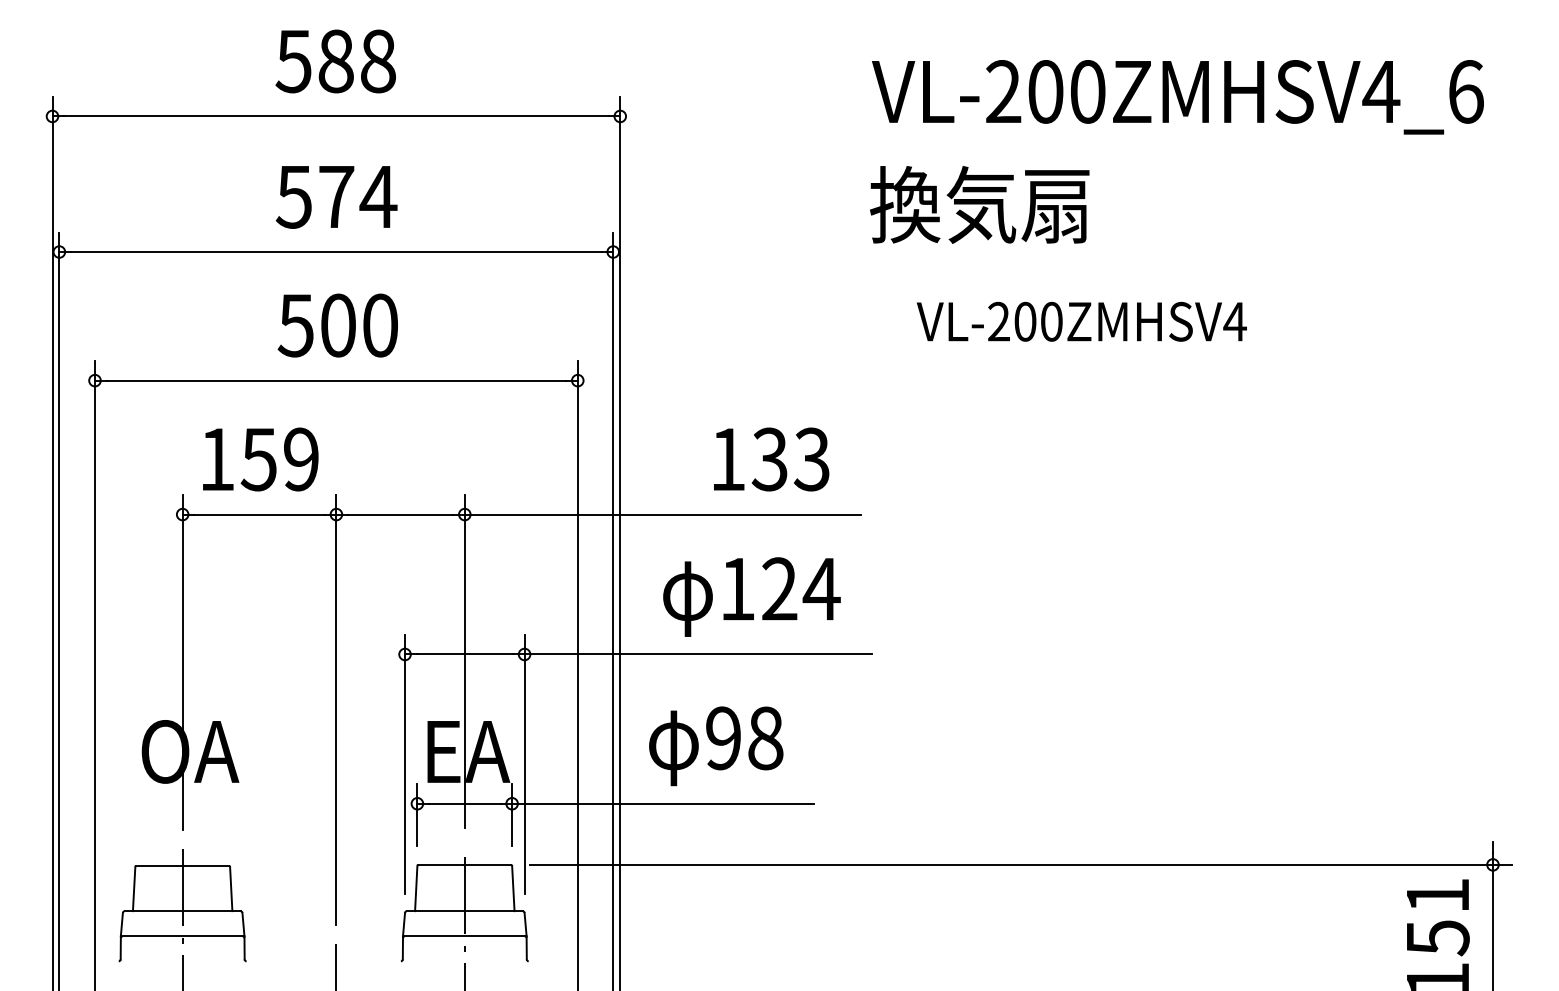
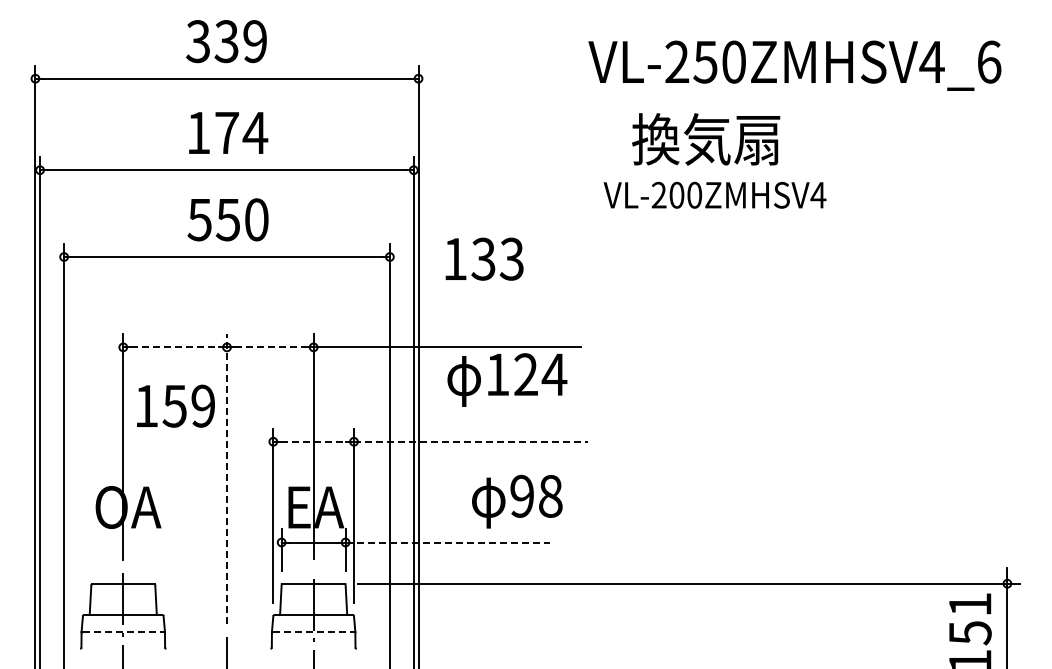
text: (335, 61) -> (226, 41), 588 -> 339
text: (1045, 90) -> (705, 61), VL-200ZMHSV4_6 -> VL-250ZMHSV4_6
text: (294, 197) -> (198, 133), 574 -> 174
text: (980, 205) -> (706, 139), moved
text: (1081, 320) -> (714, 194), moved
text: (338, 325) -> (228, 219), 500 -> 550
text: (260, 458) -> (175, 405), moved
text: (771, 458) -> (484, 258), moved
line: (260, 514) -> (175, 347), solid -> dashed
line: (400, 514) -> (270, 347), solid -> dashed
text: (752, 596) -> (507, 379), moved
line: (464, 654) -> (313, 441), solid -> dashed
line: (698, 654) -> (471, 441), solid -> dashed
line: (337, 708) -> (227, 478), solid -> dashed
text: (716, 745) -> (517, 501), moved
line: (663, 803) -> (447, 542), solid -> dashed
line: (182, 935) -> (123, 631), solid -> dashed
line: (466, 935) -> (314, 631), solid -> dashed

